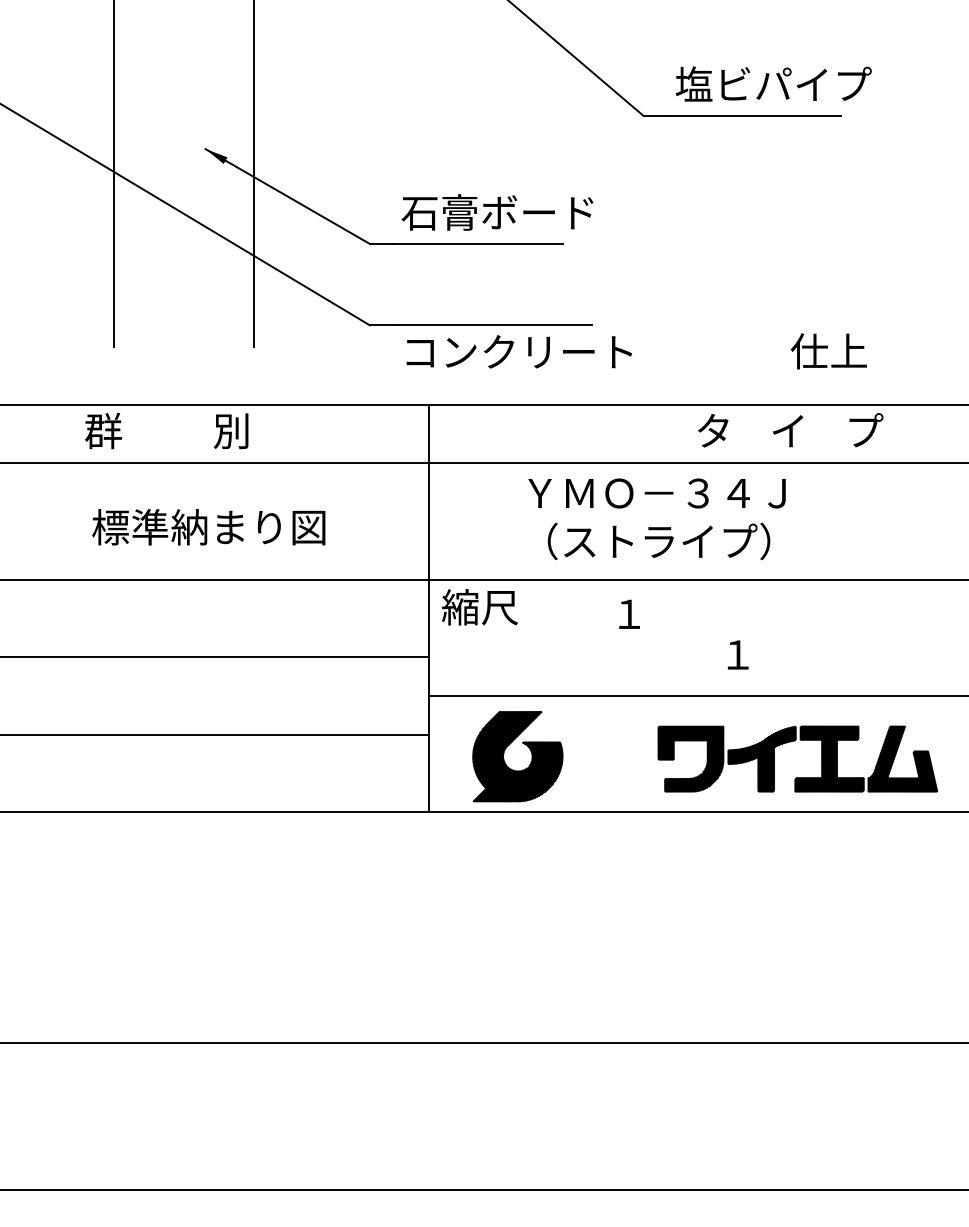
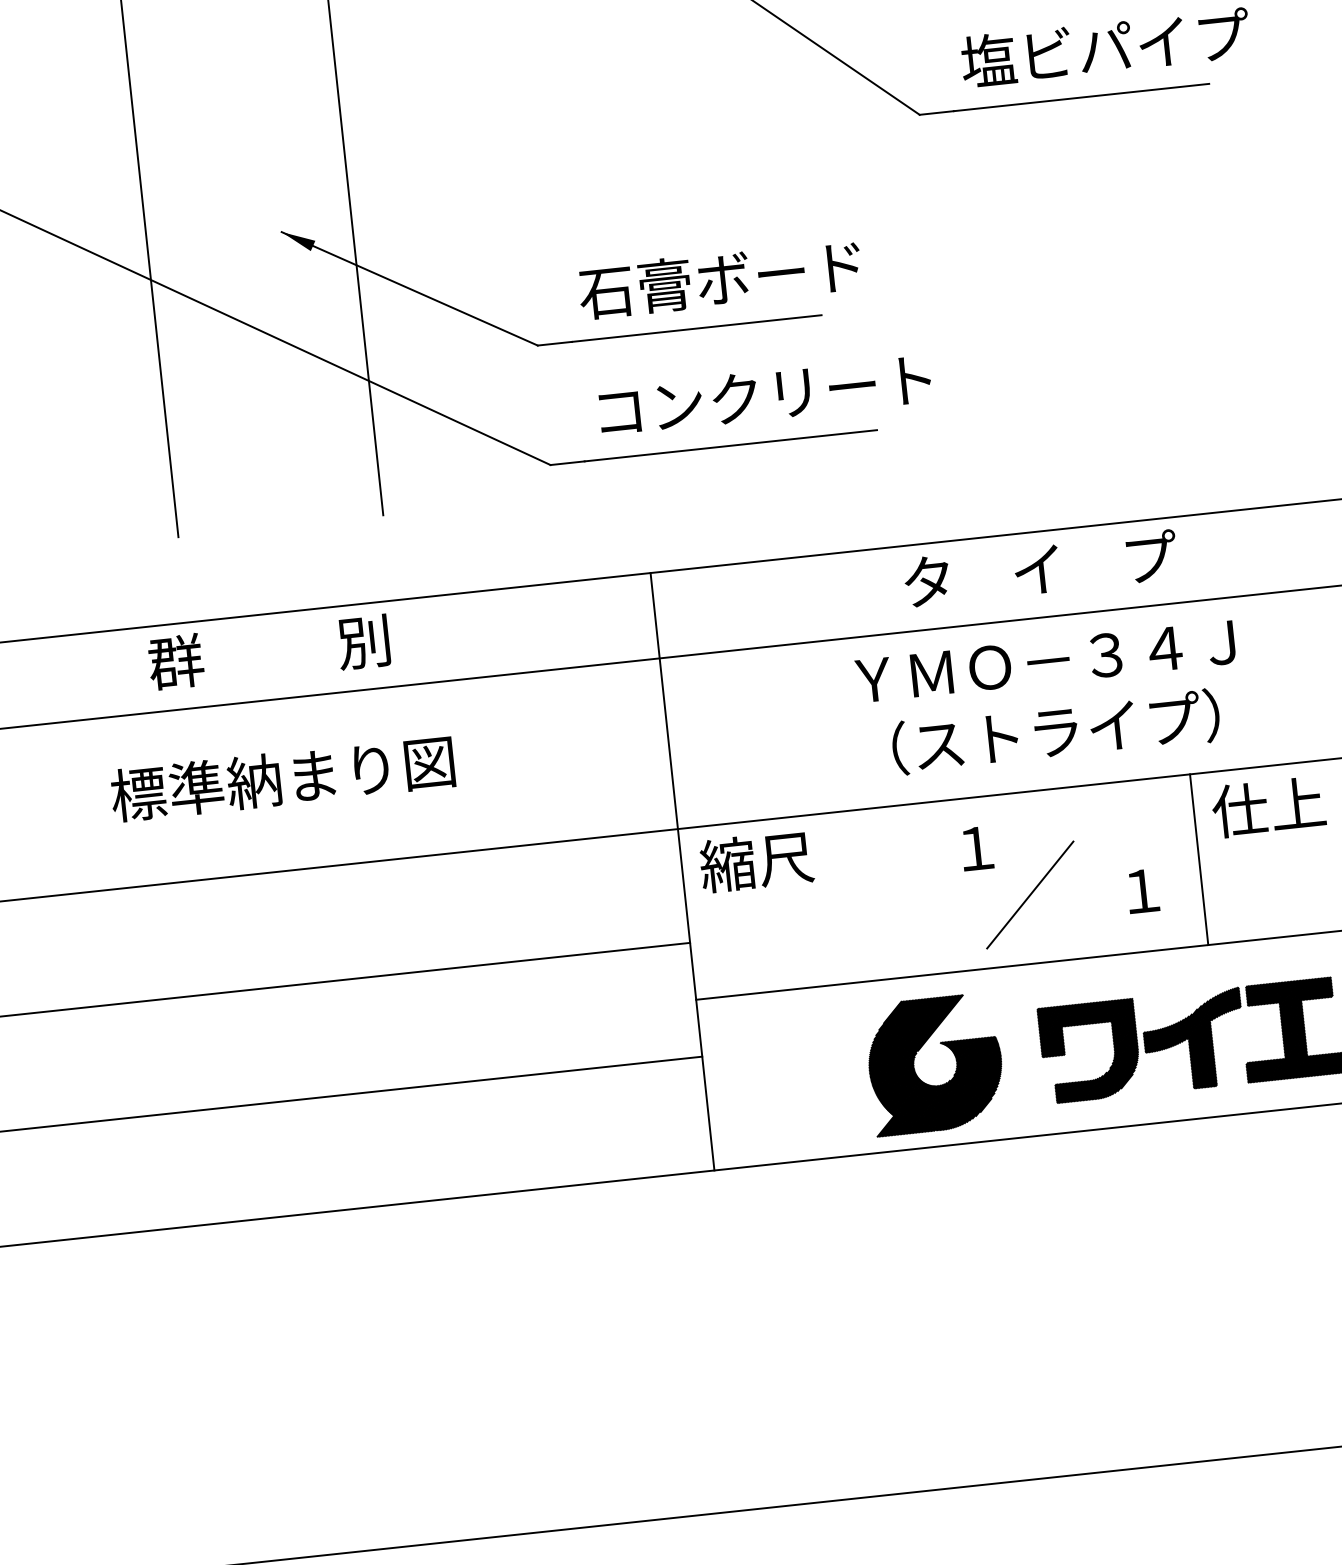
text: (518, 351) -> (763, 394), moved
text: (828, 351) -> (1268, 807), moved
text: (790, 430) -> (1040, 568), moved
text: (656, 519) -> (1048, 700), moved
text: (208, 527) -> (282, 779), moved
line: (778, 637) -> (1199, 859), added
line: (661, 649) -> (1029, 895), added
part: (504, 754) -> (915, 1063), moved

